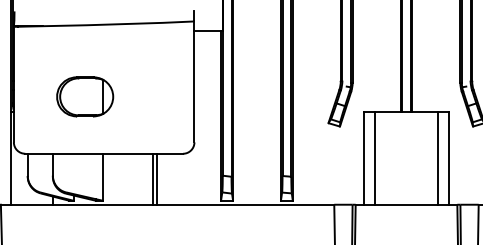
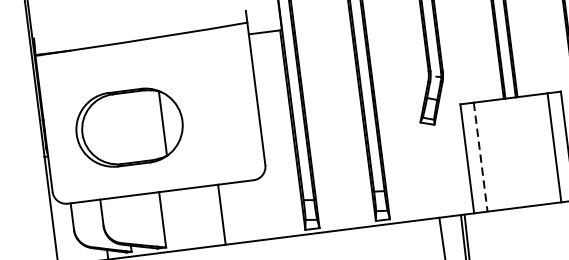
part: (85, 96) -> (130, 127), size x1.6
line: (375, 158) -> (481, 157), solid -> dashed
line: (156, 178) -> (226, 213), removed

